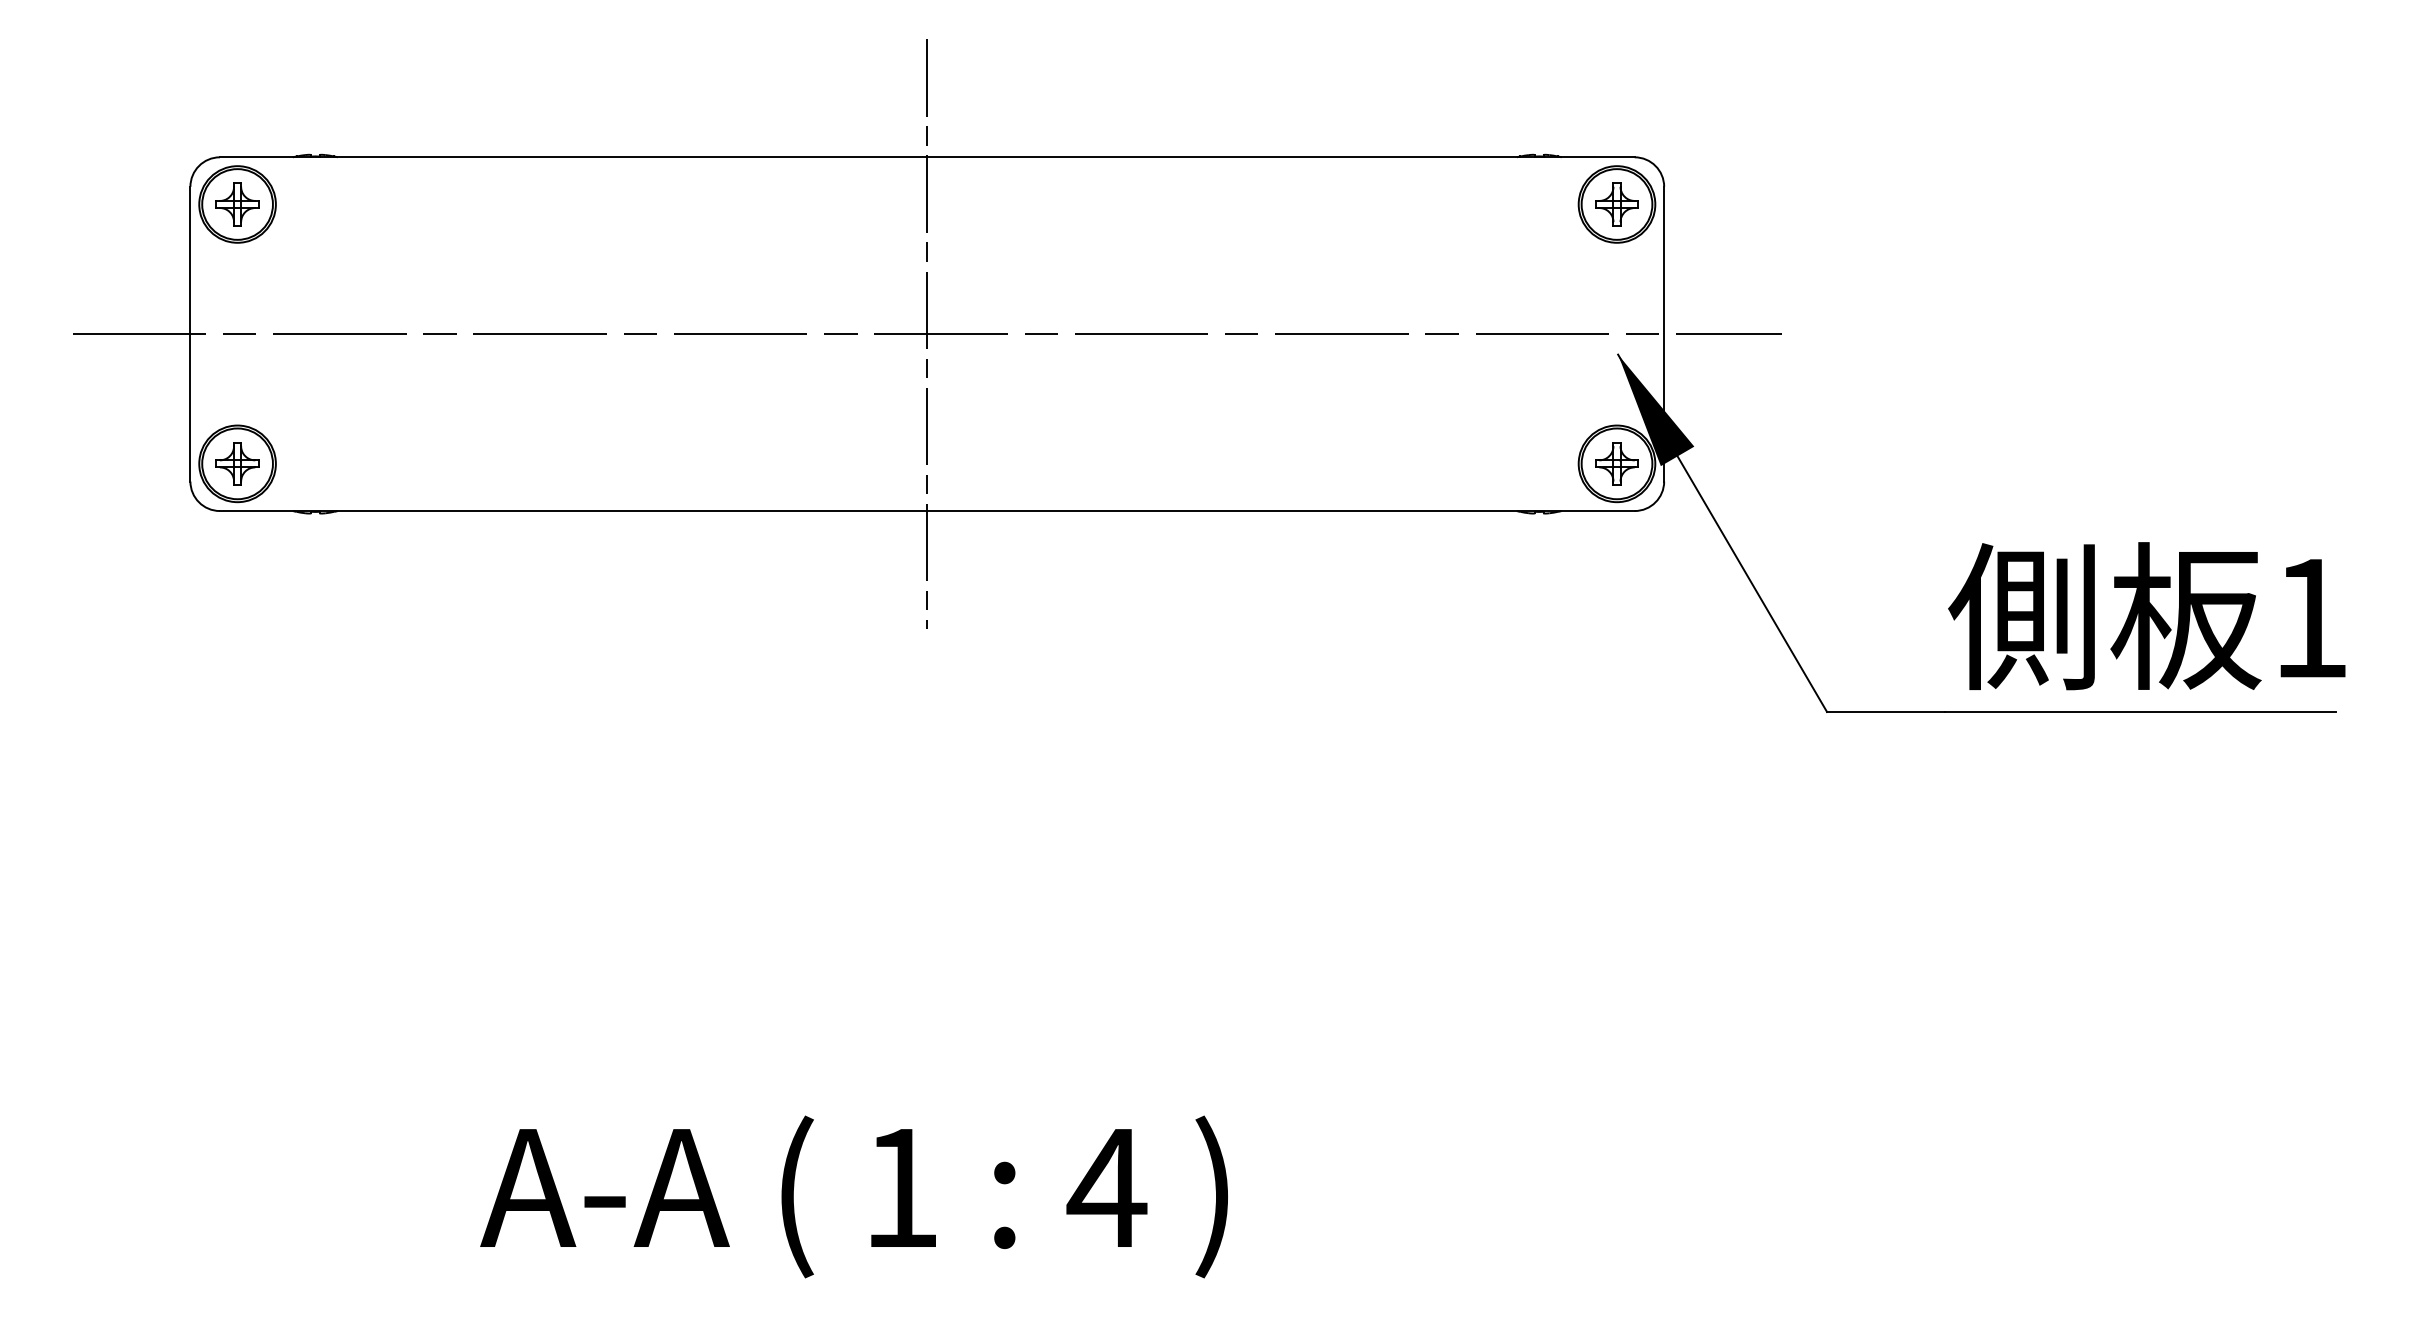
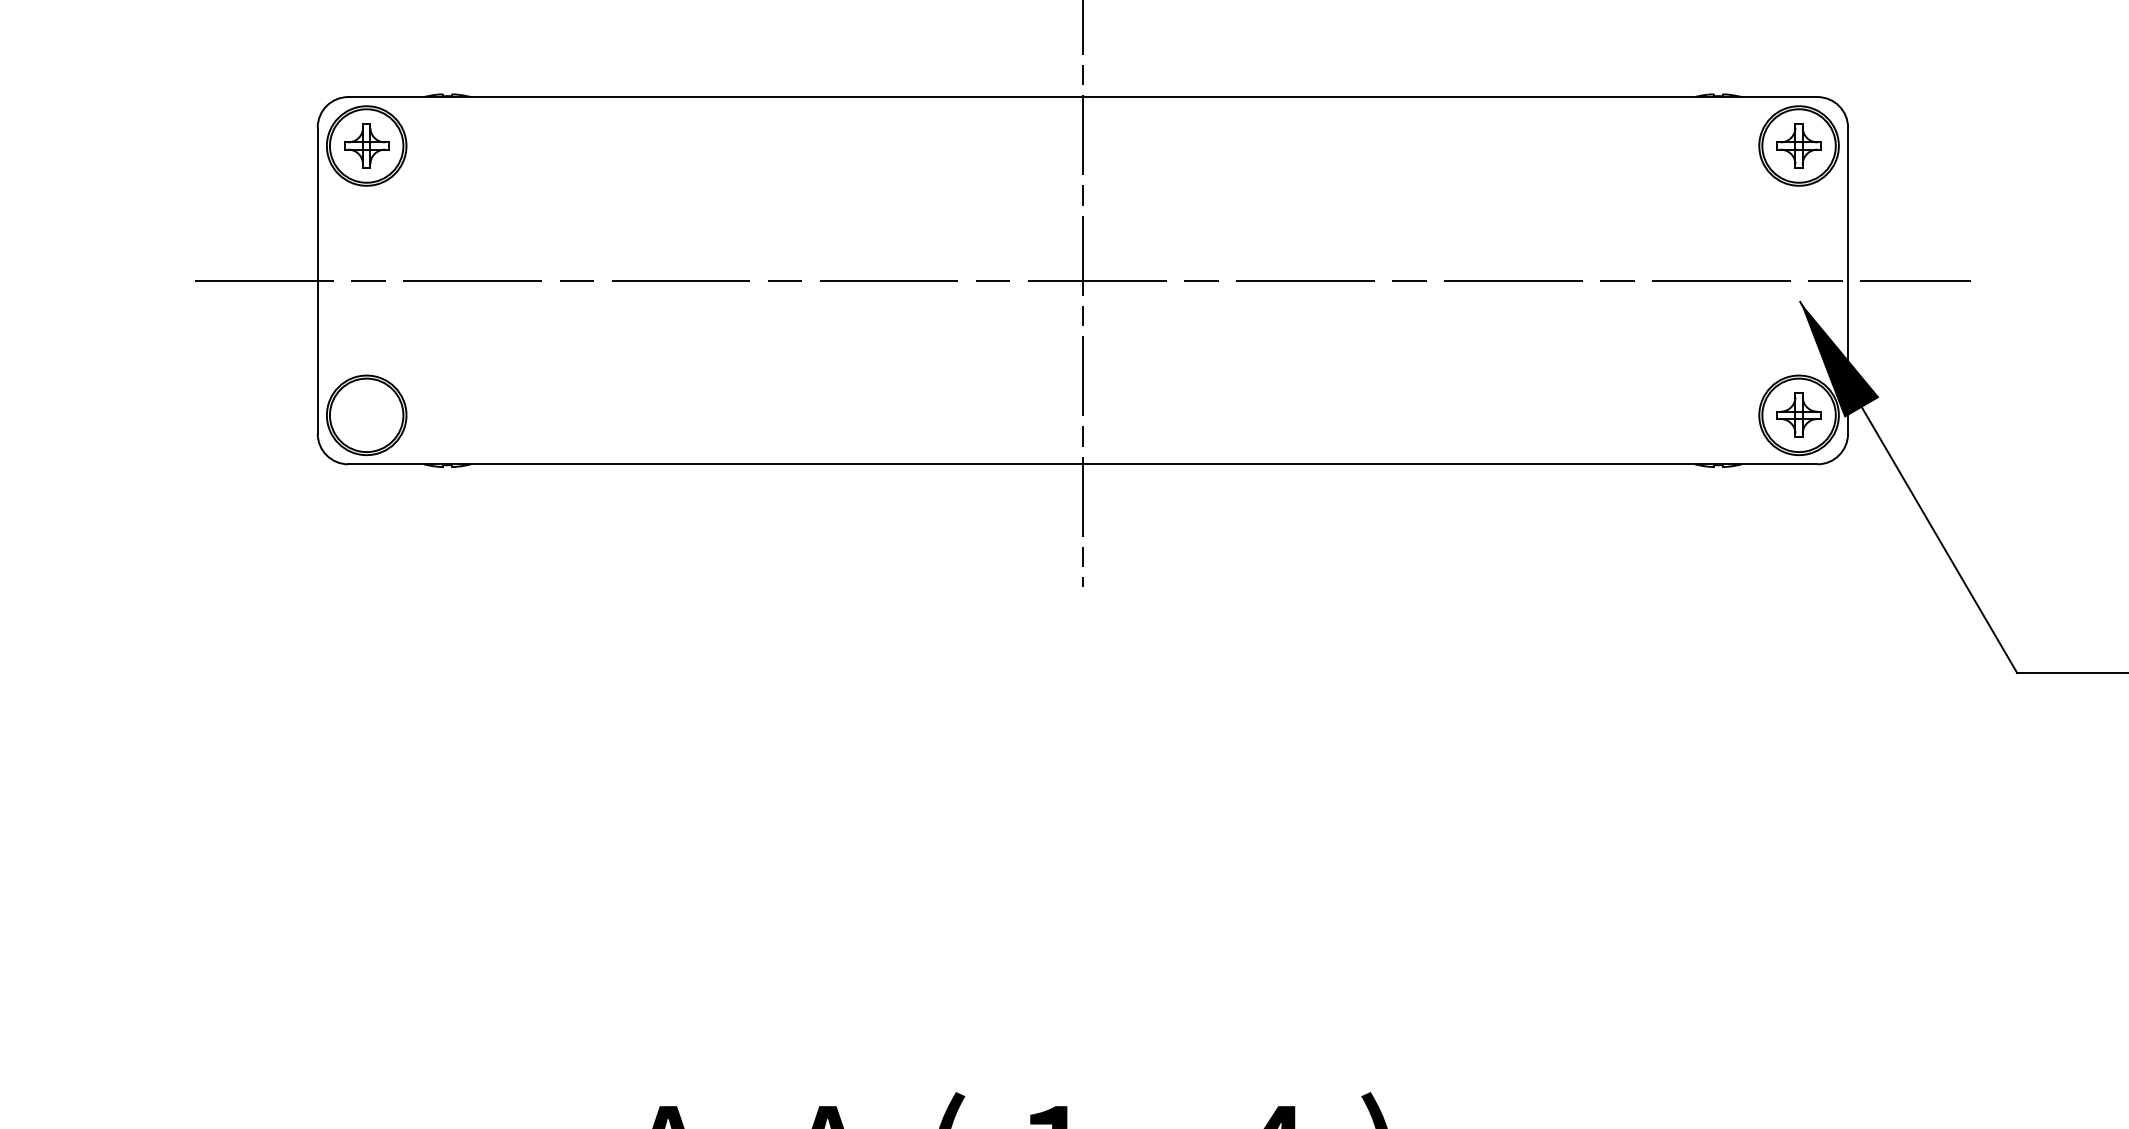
part: (237, 463) -> (366, 414), removed

